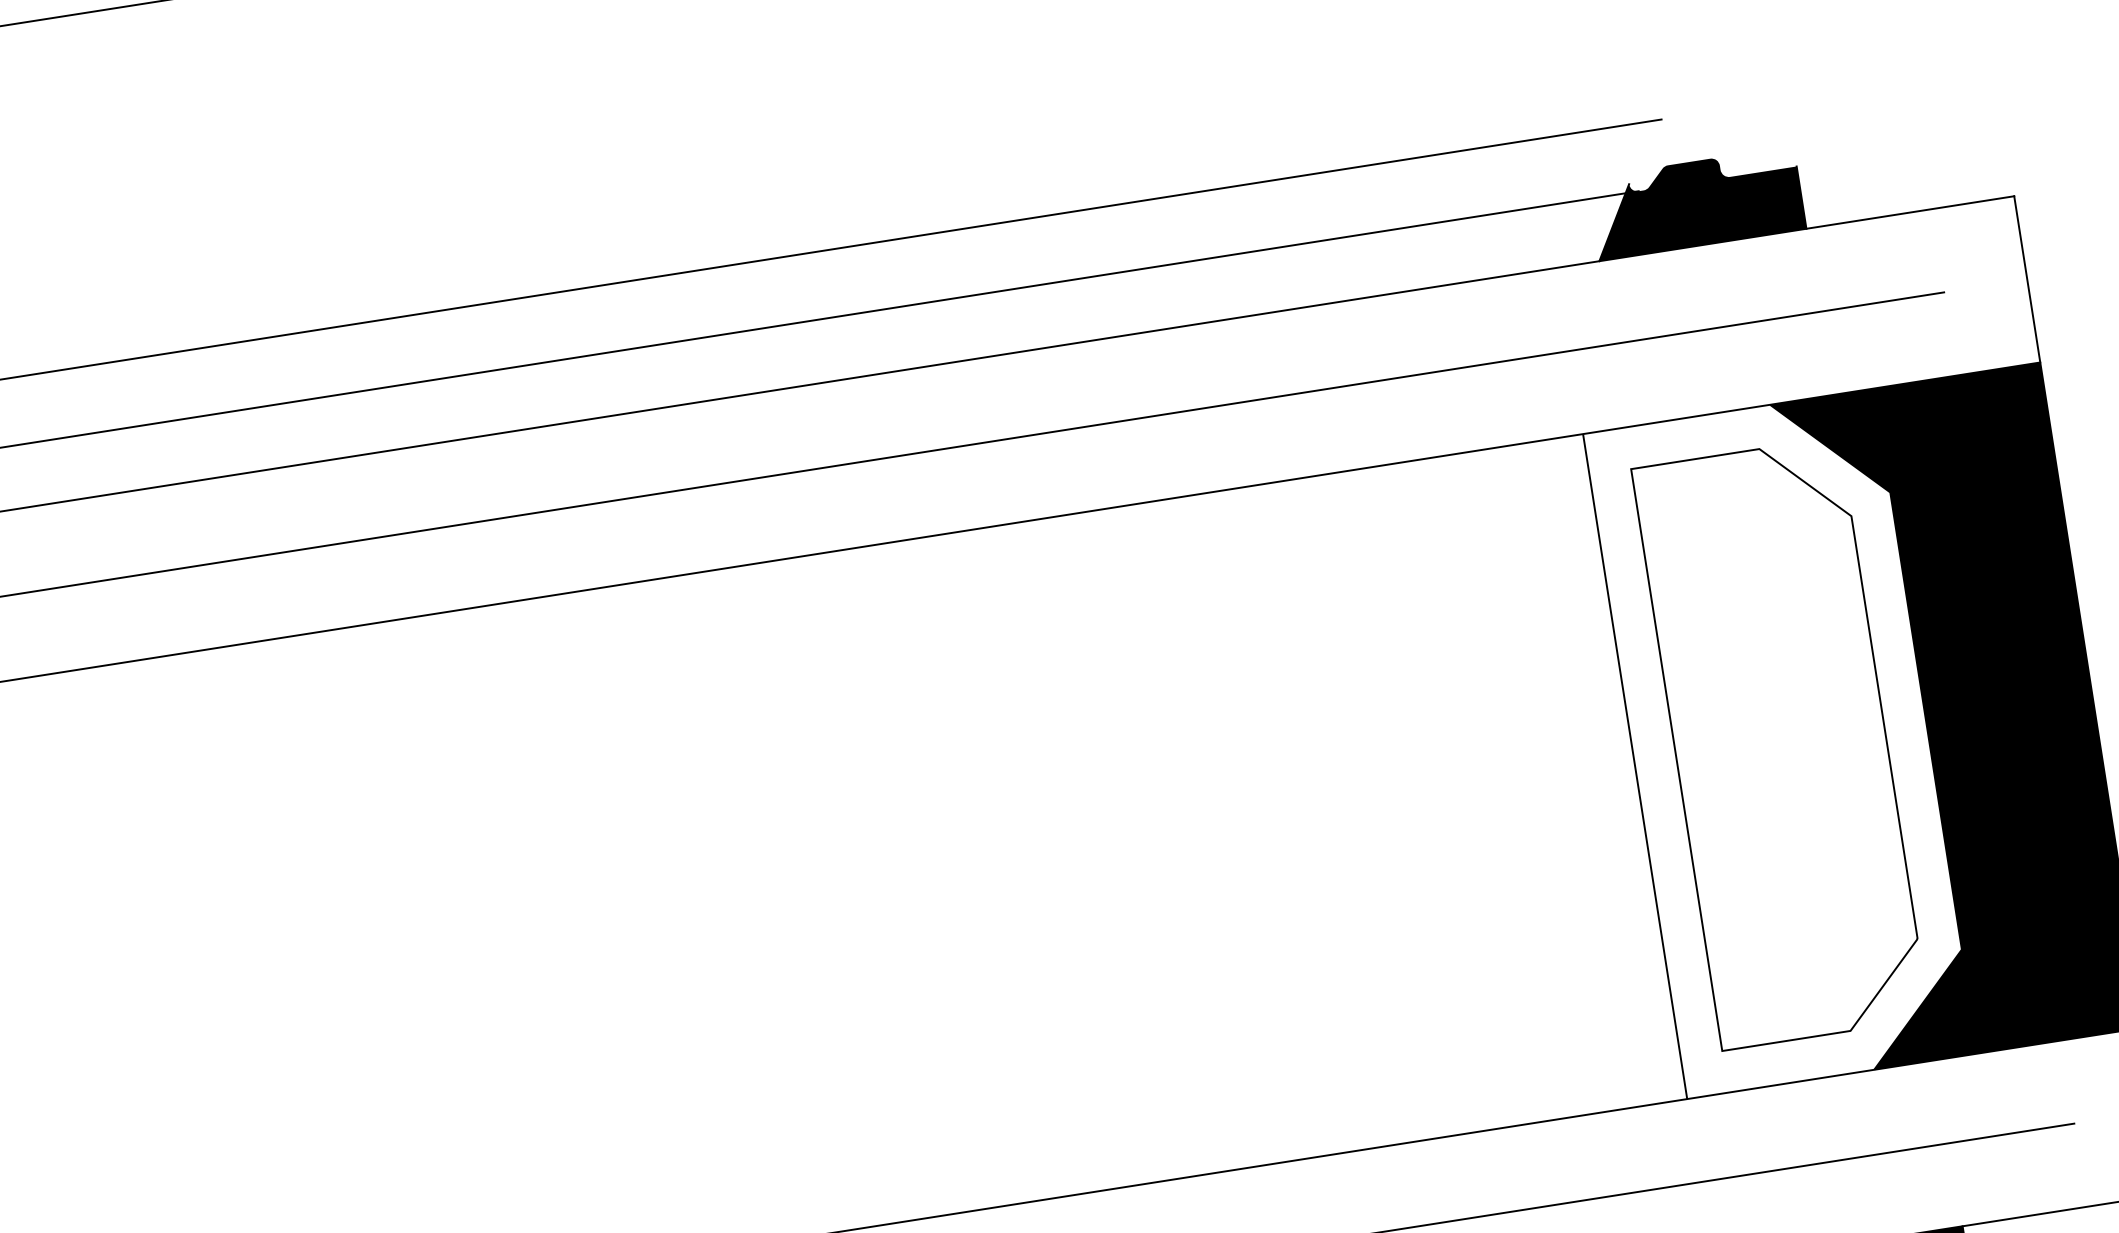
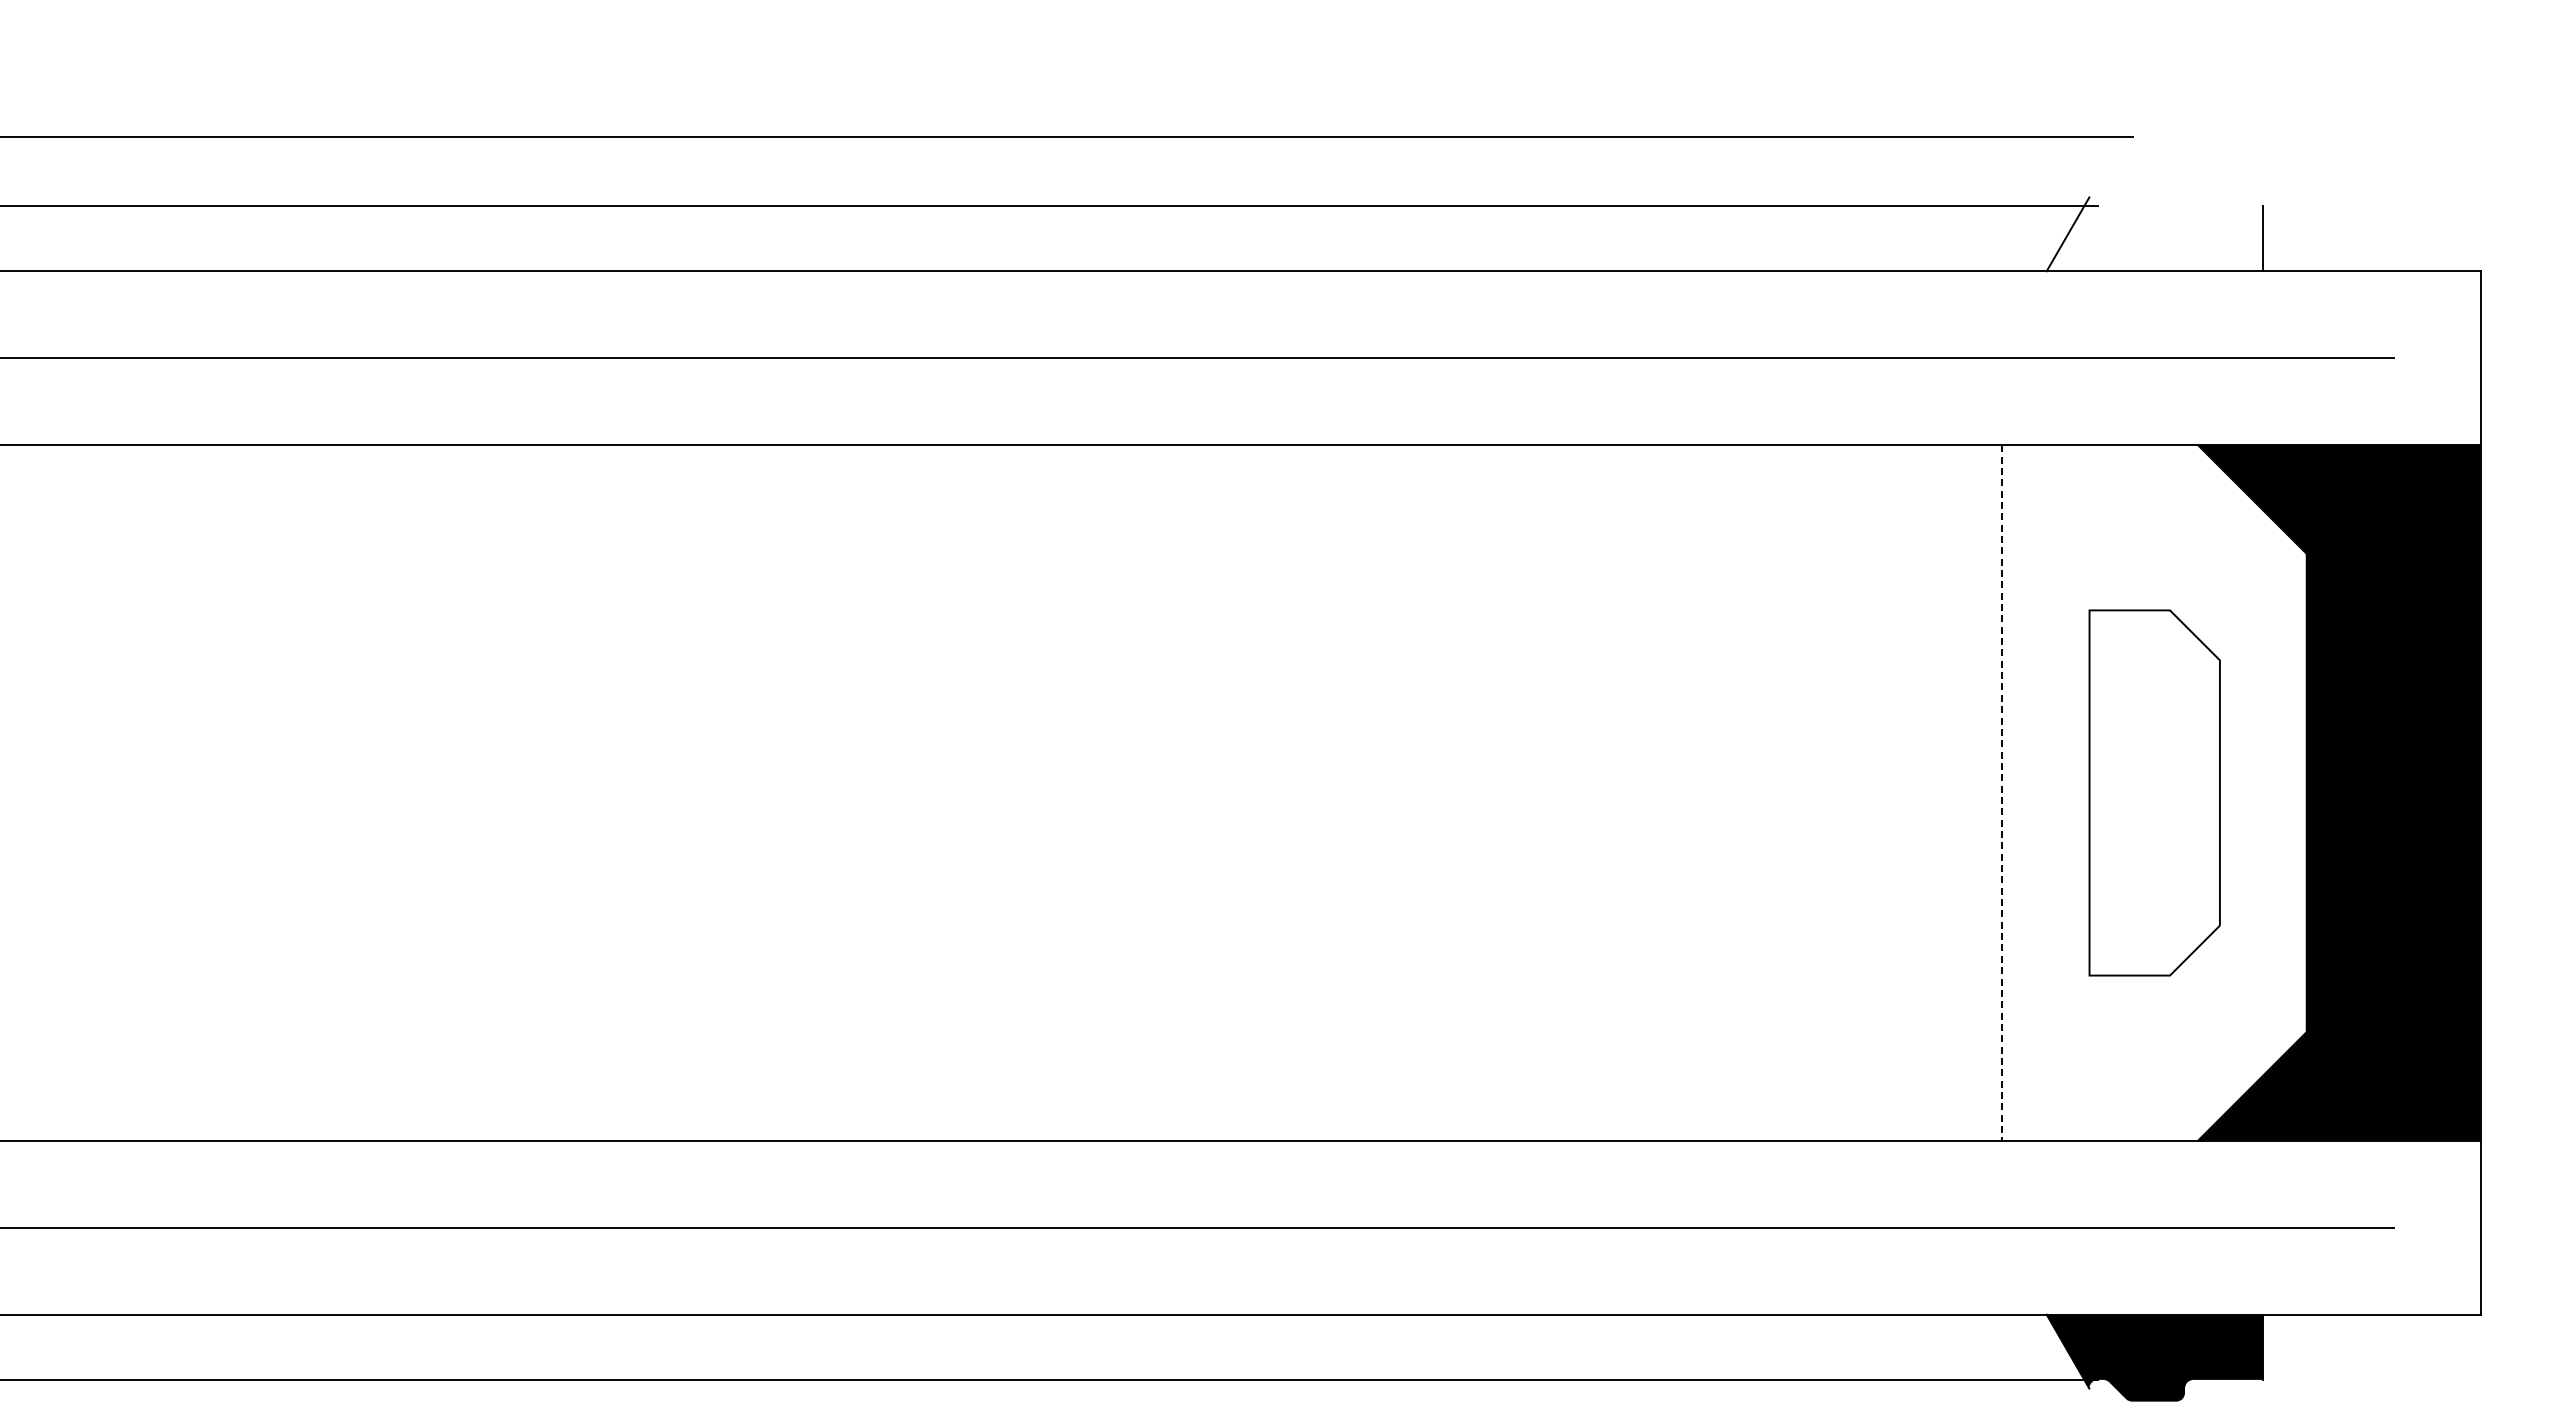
fill: (1695, 203) -> (2154, 227), removed
part: (1780, 743) -> (2154, 792), size x0.6
line: (1635, 766) -> (2002, 792), solid -> dashed

